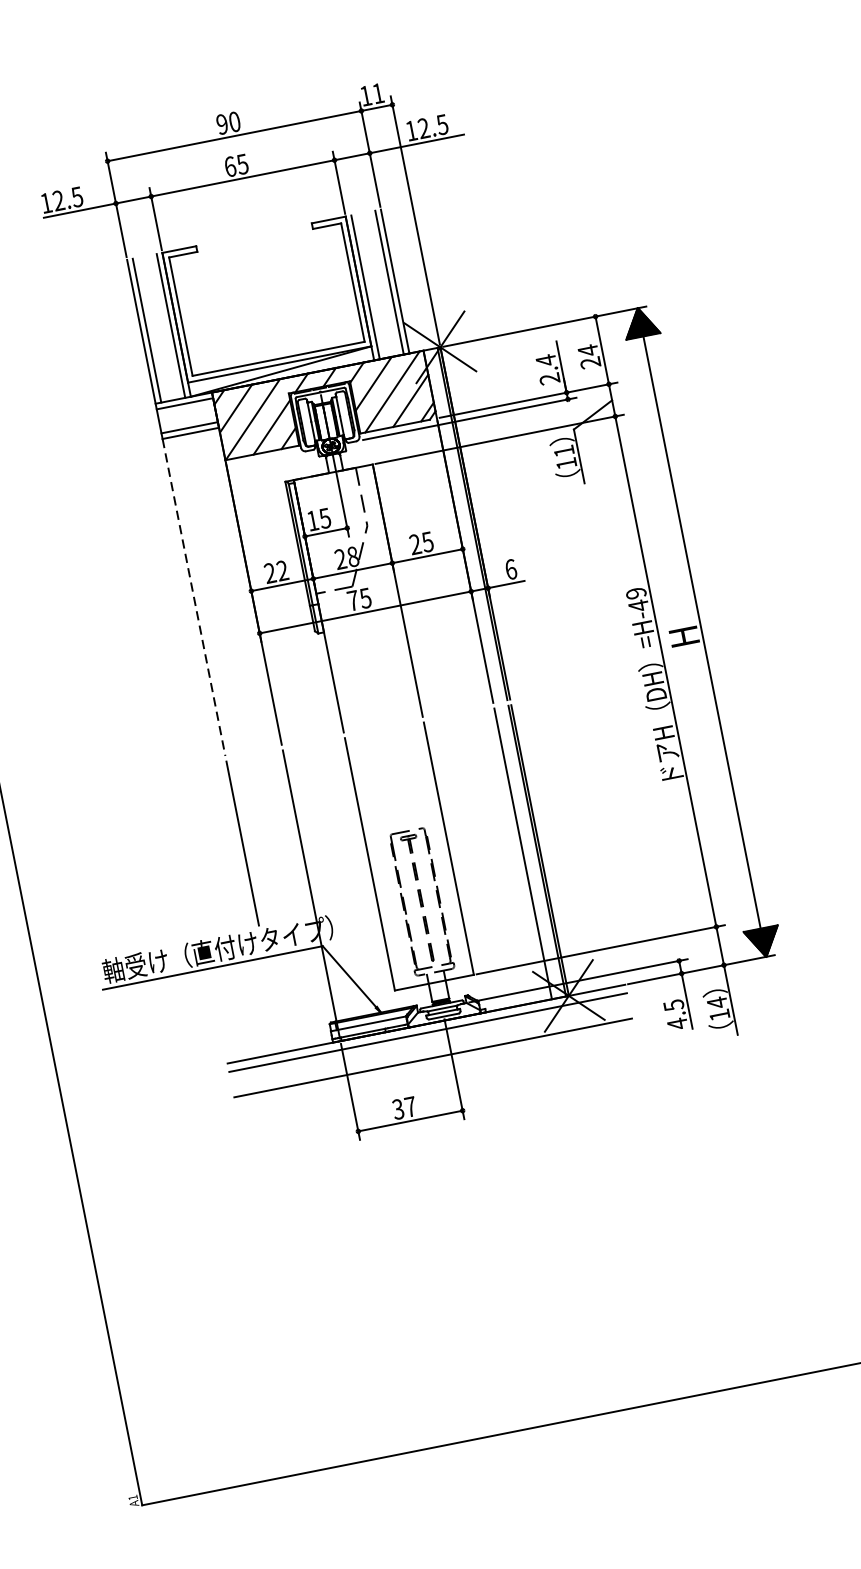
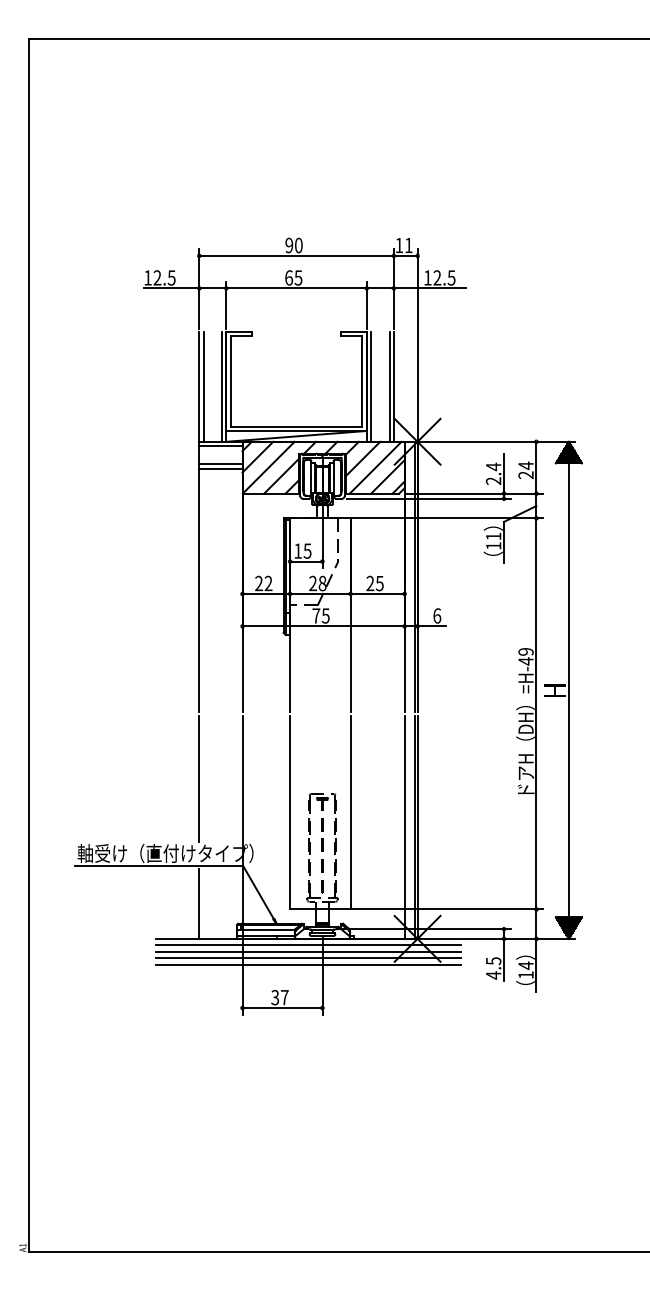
line: (194, 597) -> (199, 590), dashed -> solid
line: (275, 1006) -> (199, 903), added
line: (429, 1040) -> (308, 951), added
line: (431, 1049) -> (308, 958), added

